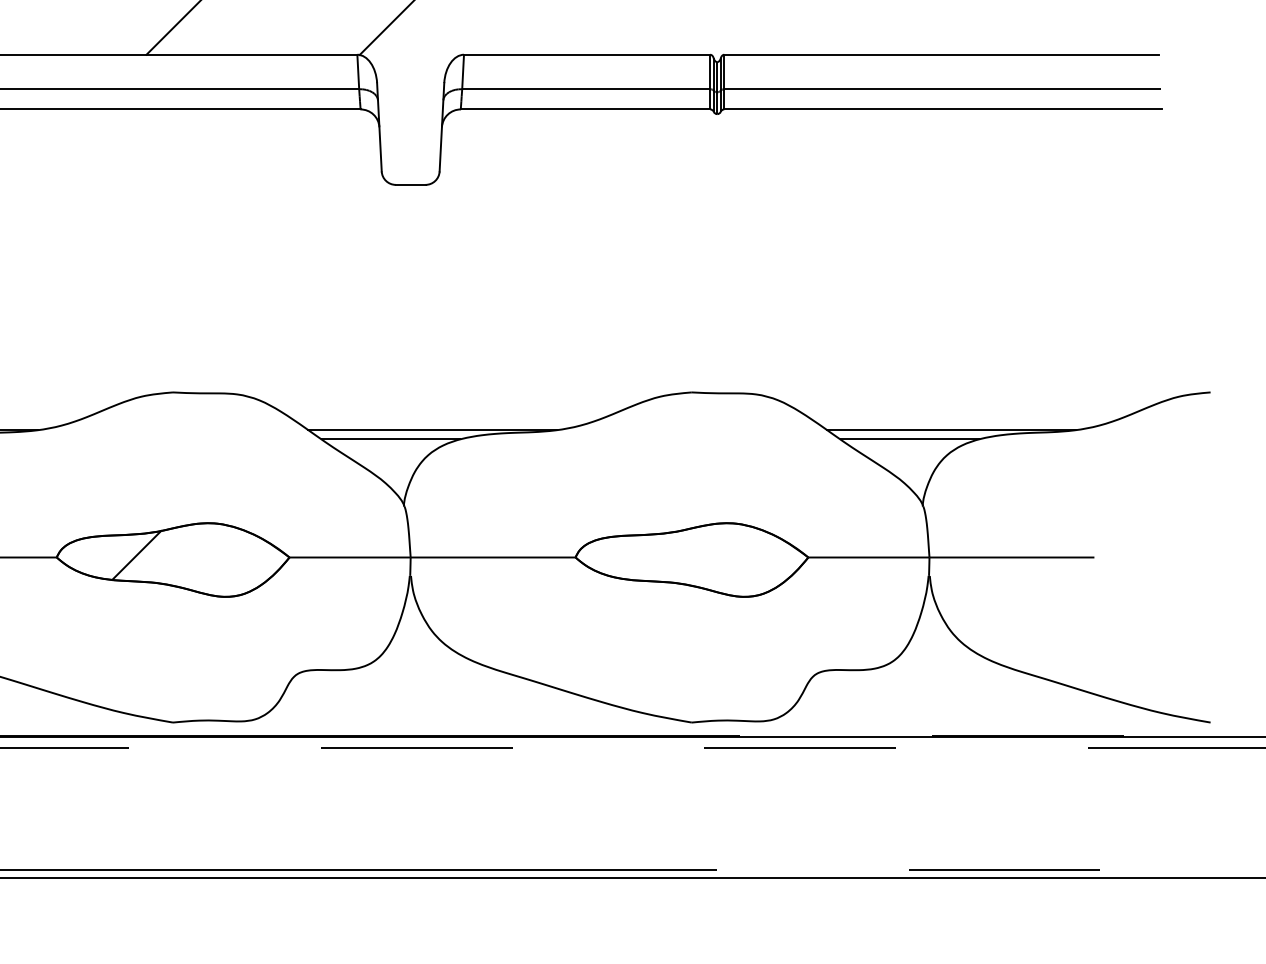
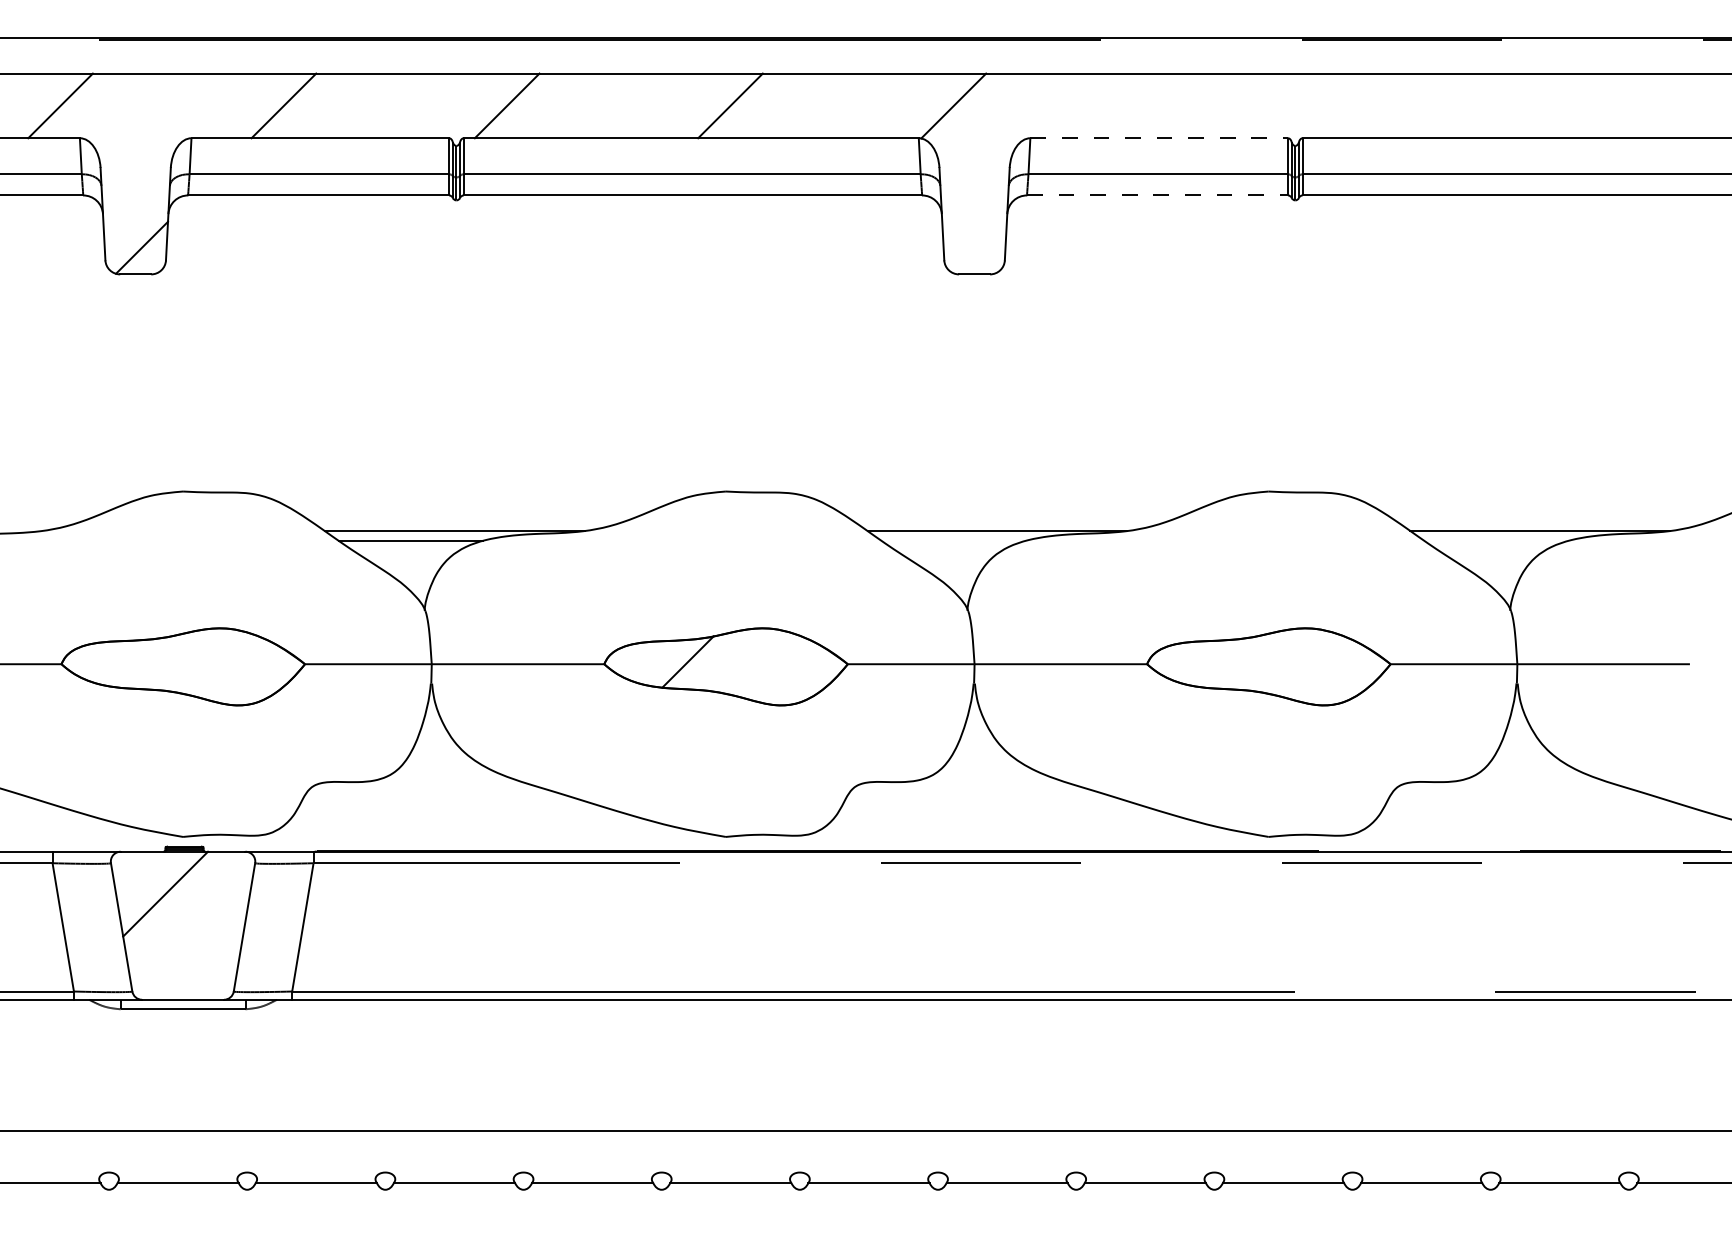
line: (587, 55) -> (1159, 138), solid -> dashed
line: (585, 109) -> (1157, 195), solid -> dashed
line: (391, 439) -> (954, 540), removed
line: (909, 439) -> (1496, 540), removed

